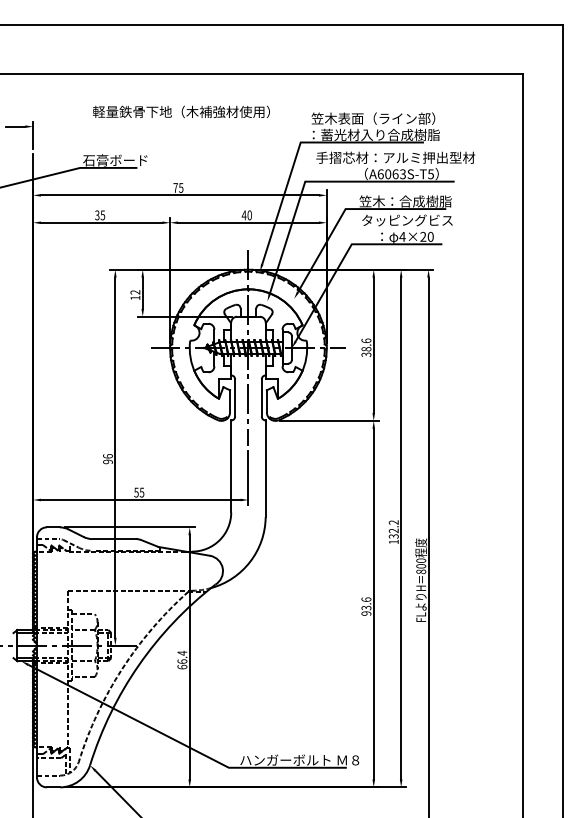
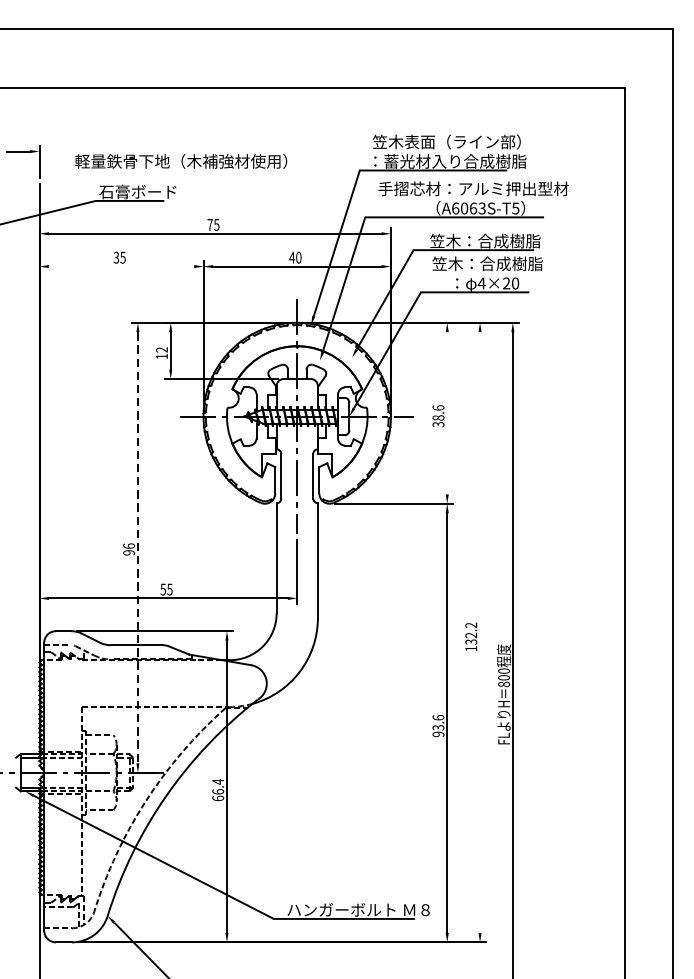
text: (181, 111) -> (181, 160), moved
text: (407, 220) -> (487, 263), タッピングビス -> 笠木：合成樹脂
line: (101, 222) -> (121, 266), removed
line: (373, 345) -> (446, 413), removed
line: (115, 458) -> (138, 548), solid -> dashed
line: (401, 528) -> (480, 632), removed

